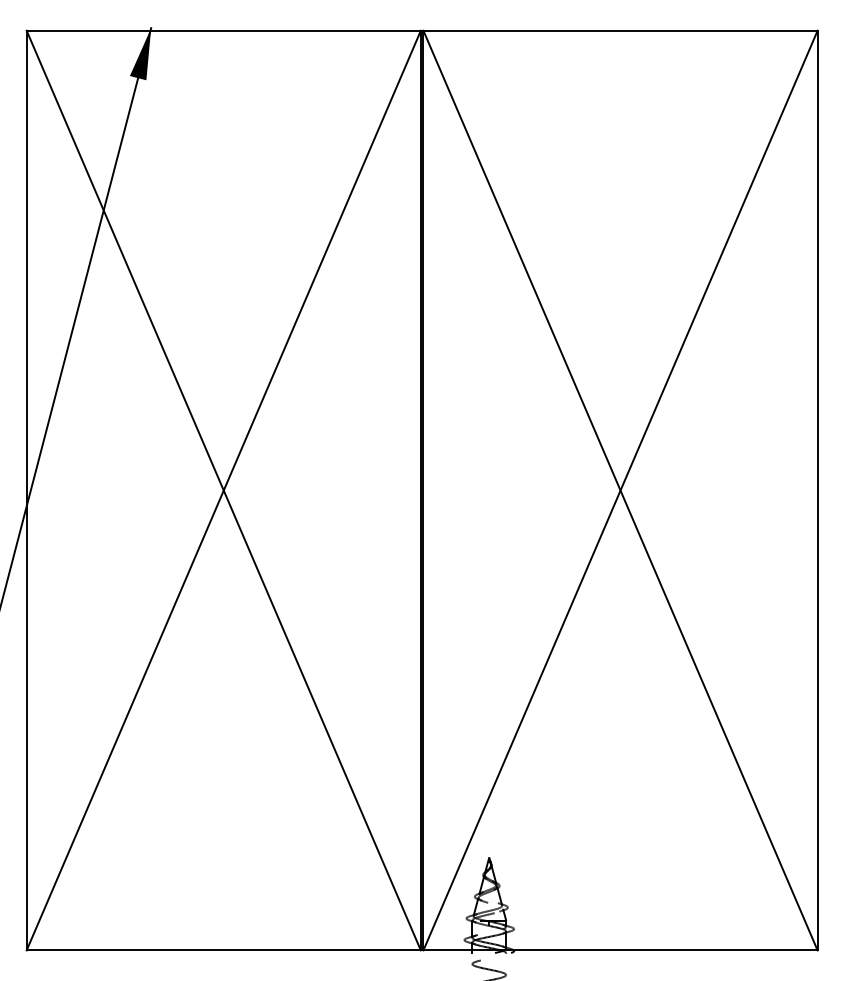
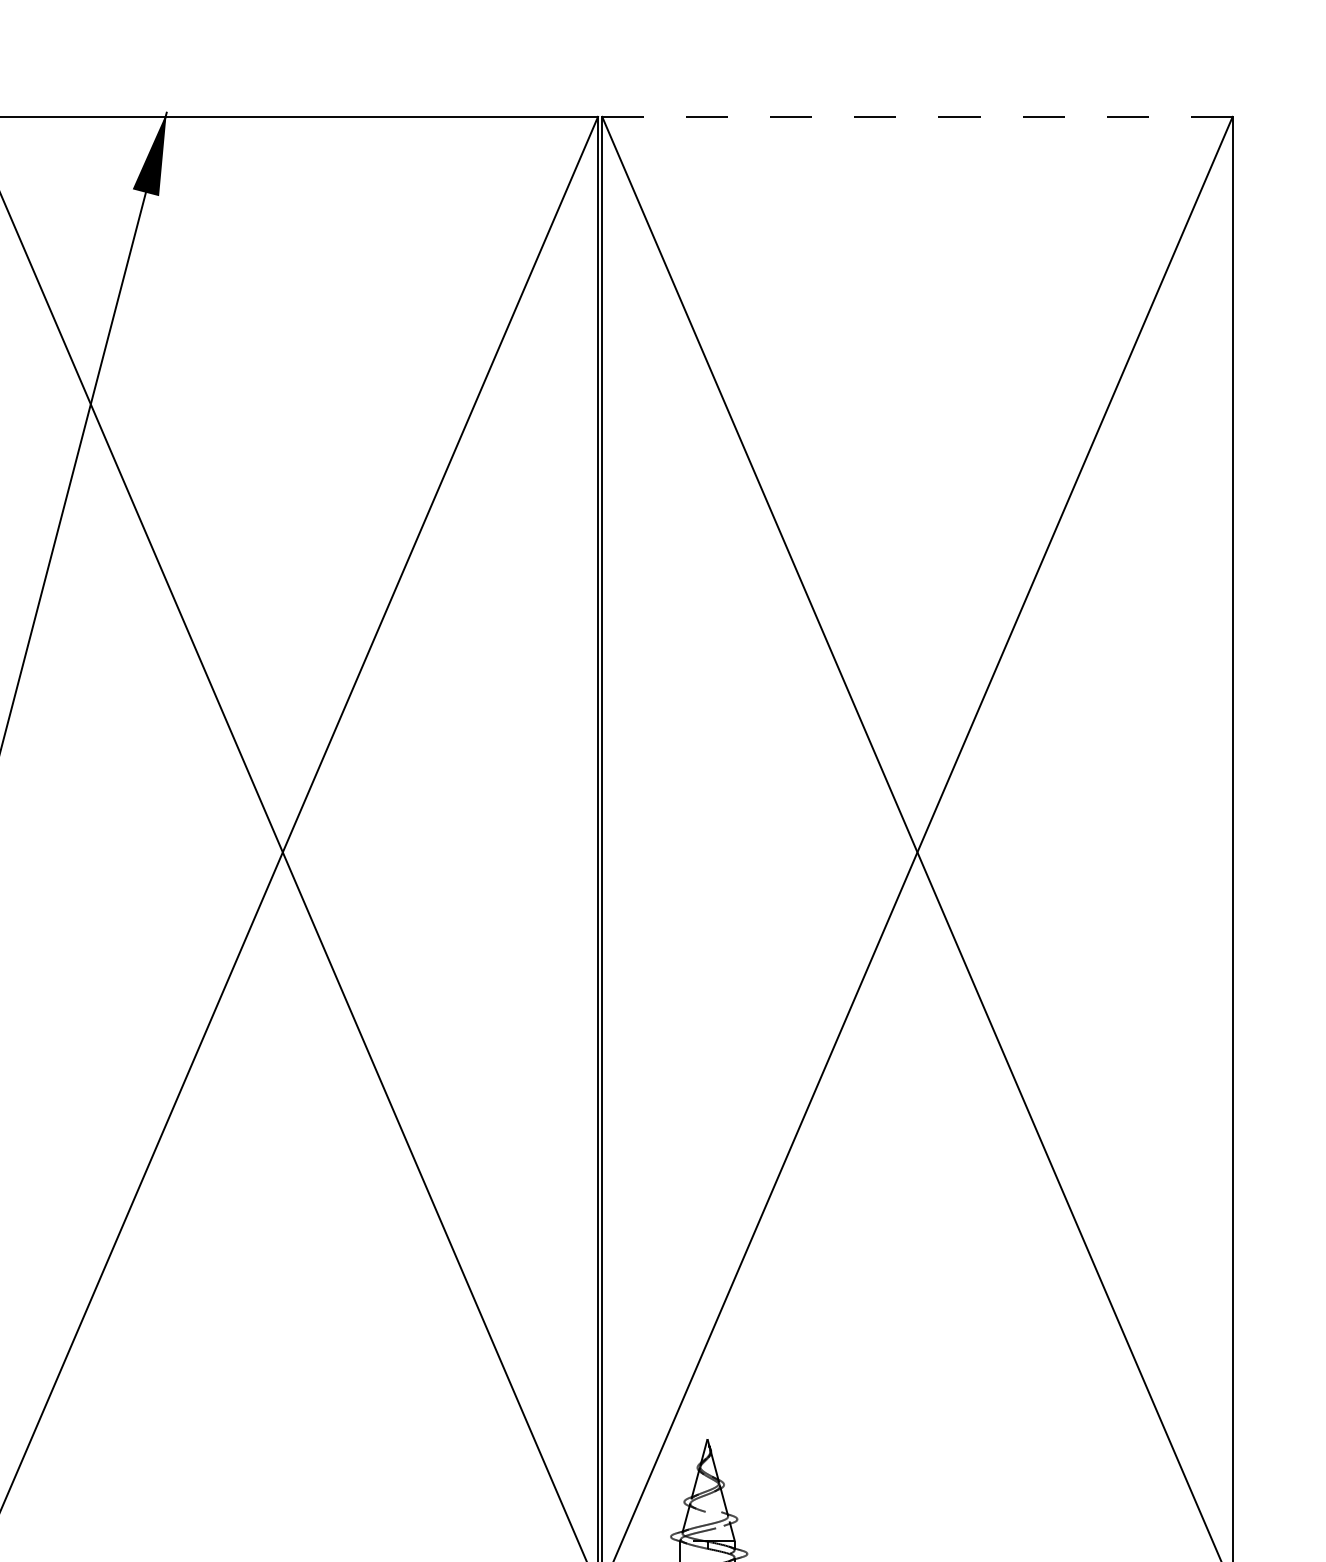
line: (621, 30) -> (918, 116), solid -> dashed

